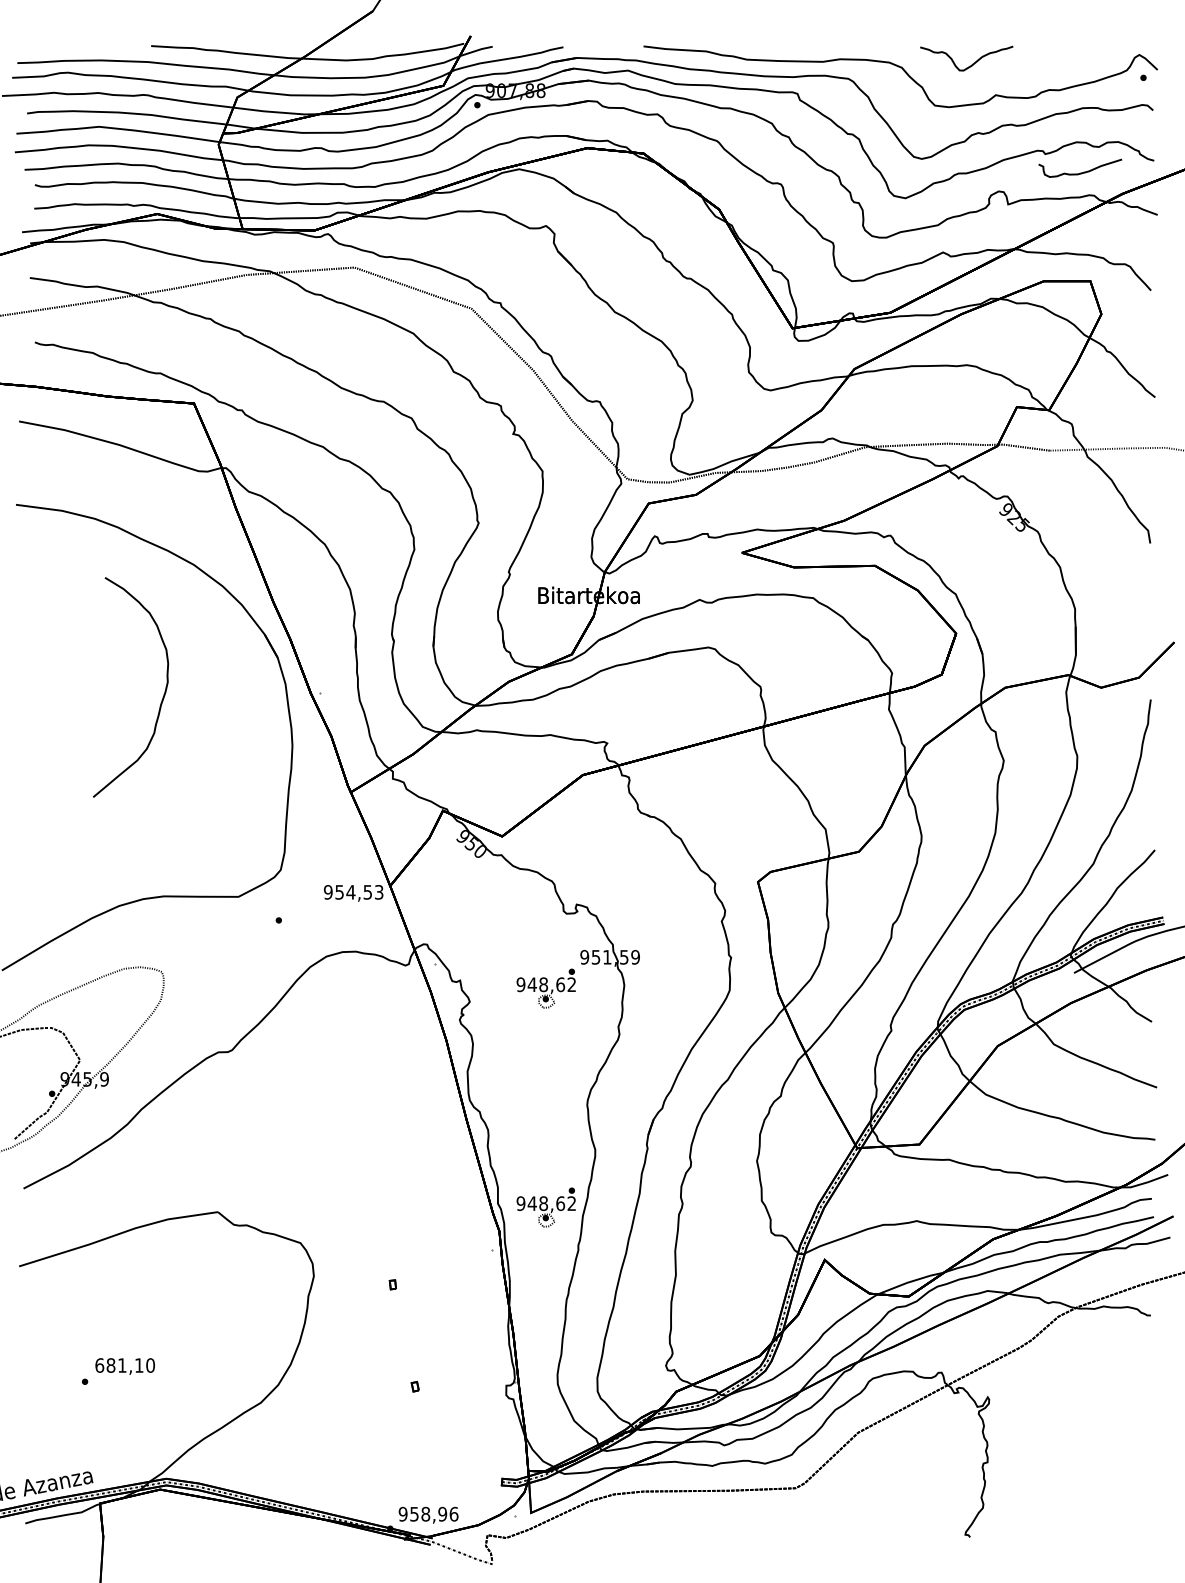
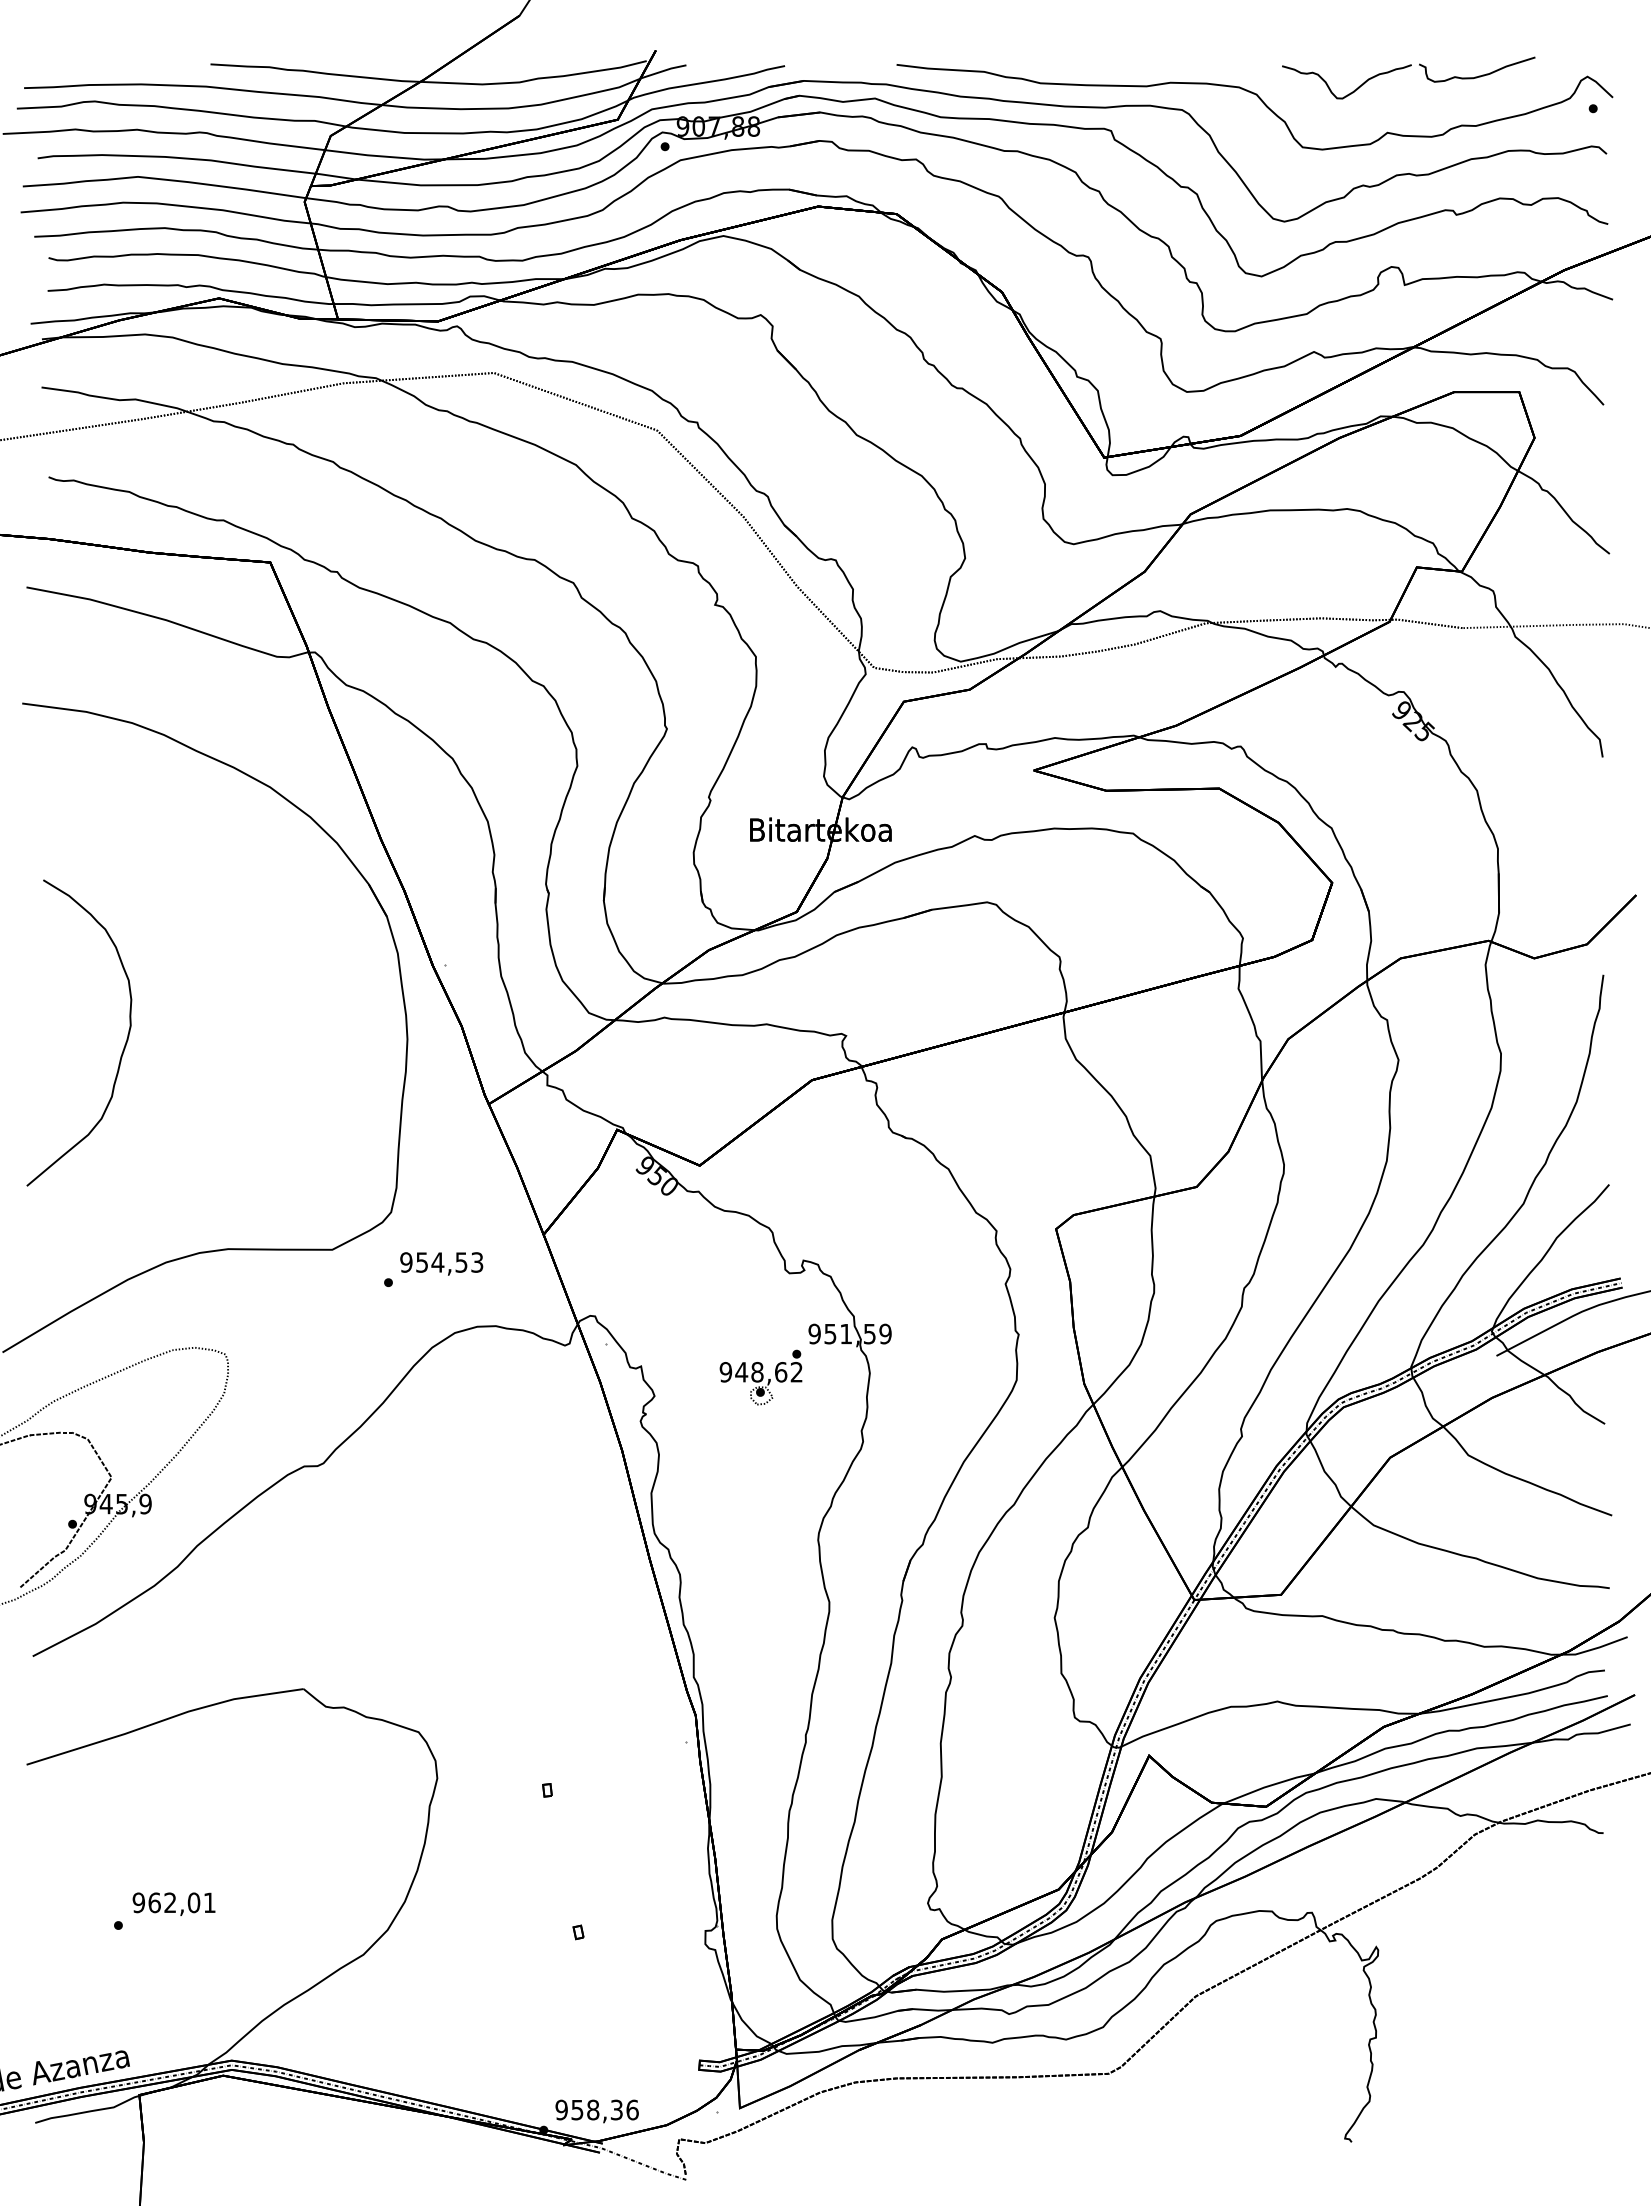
curve: (1081, 172) -> (1478, 75), moved
curve: (162, 697) -> (123, 1047), moved
text: (353, 893) -> (441, 1263), moved
part: (545, 1207) -> (760, 1682), removed
text: (124, 1365) -> (173, 1902), 681,10 -> 962,01
text: (442, 1513) -> (616, 2109), 958,96 -> 958,36

